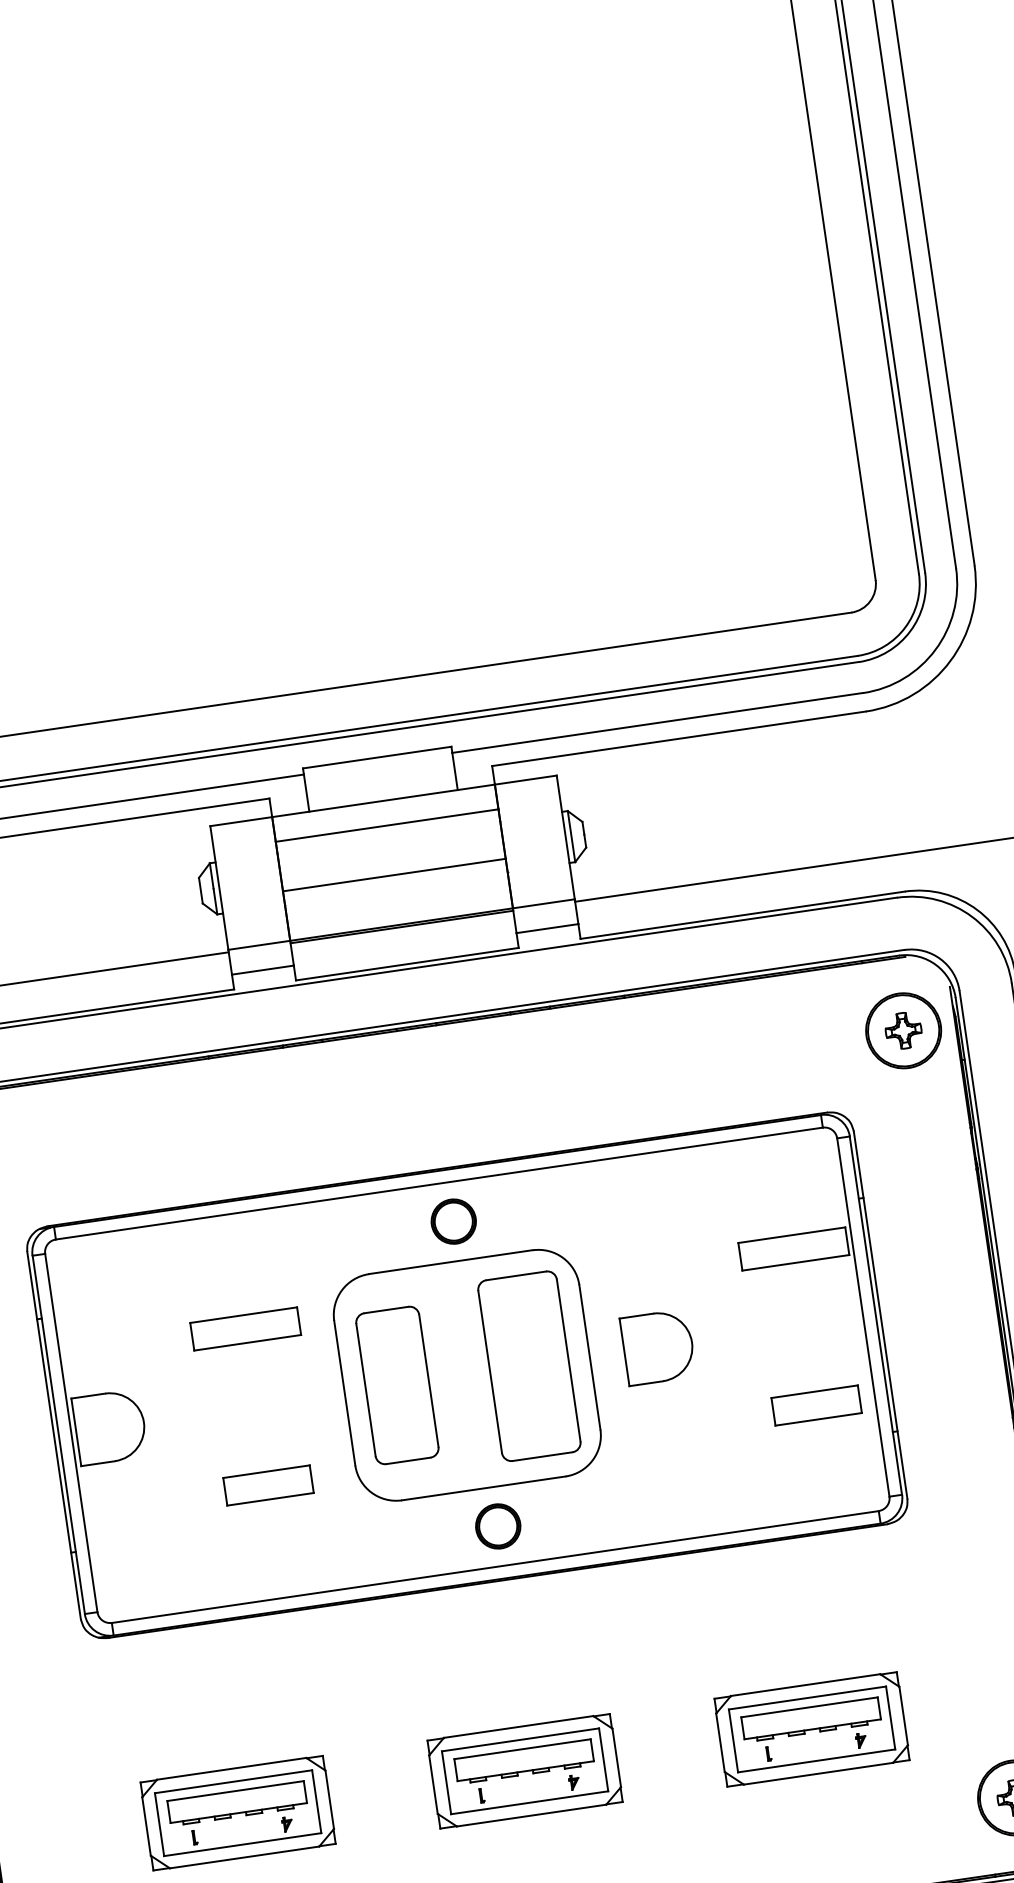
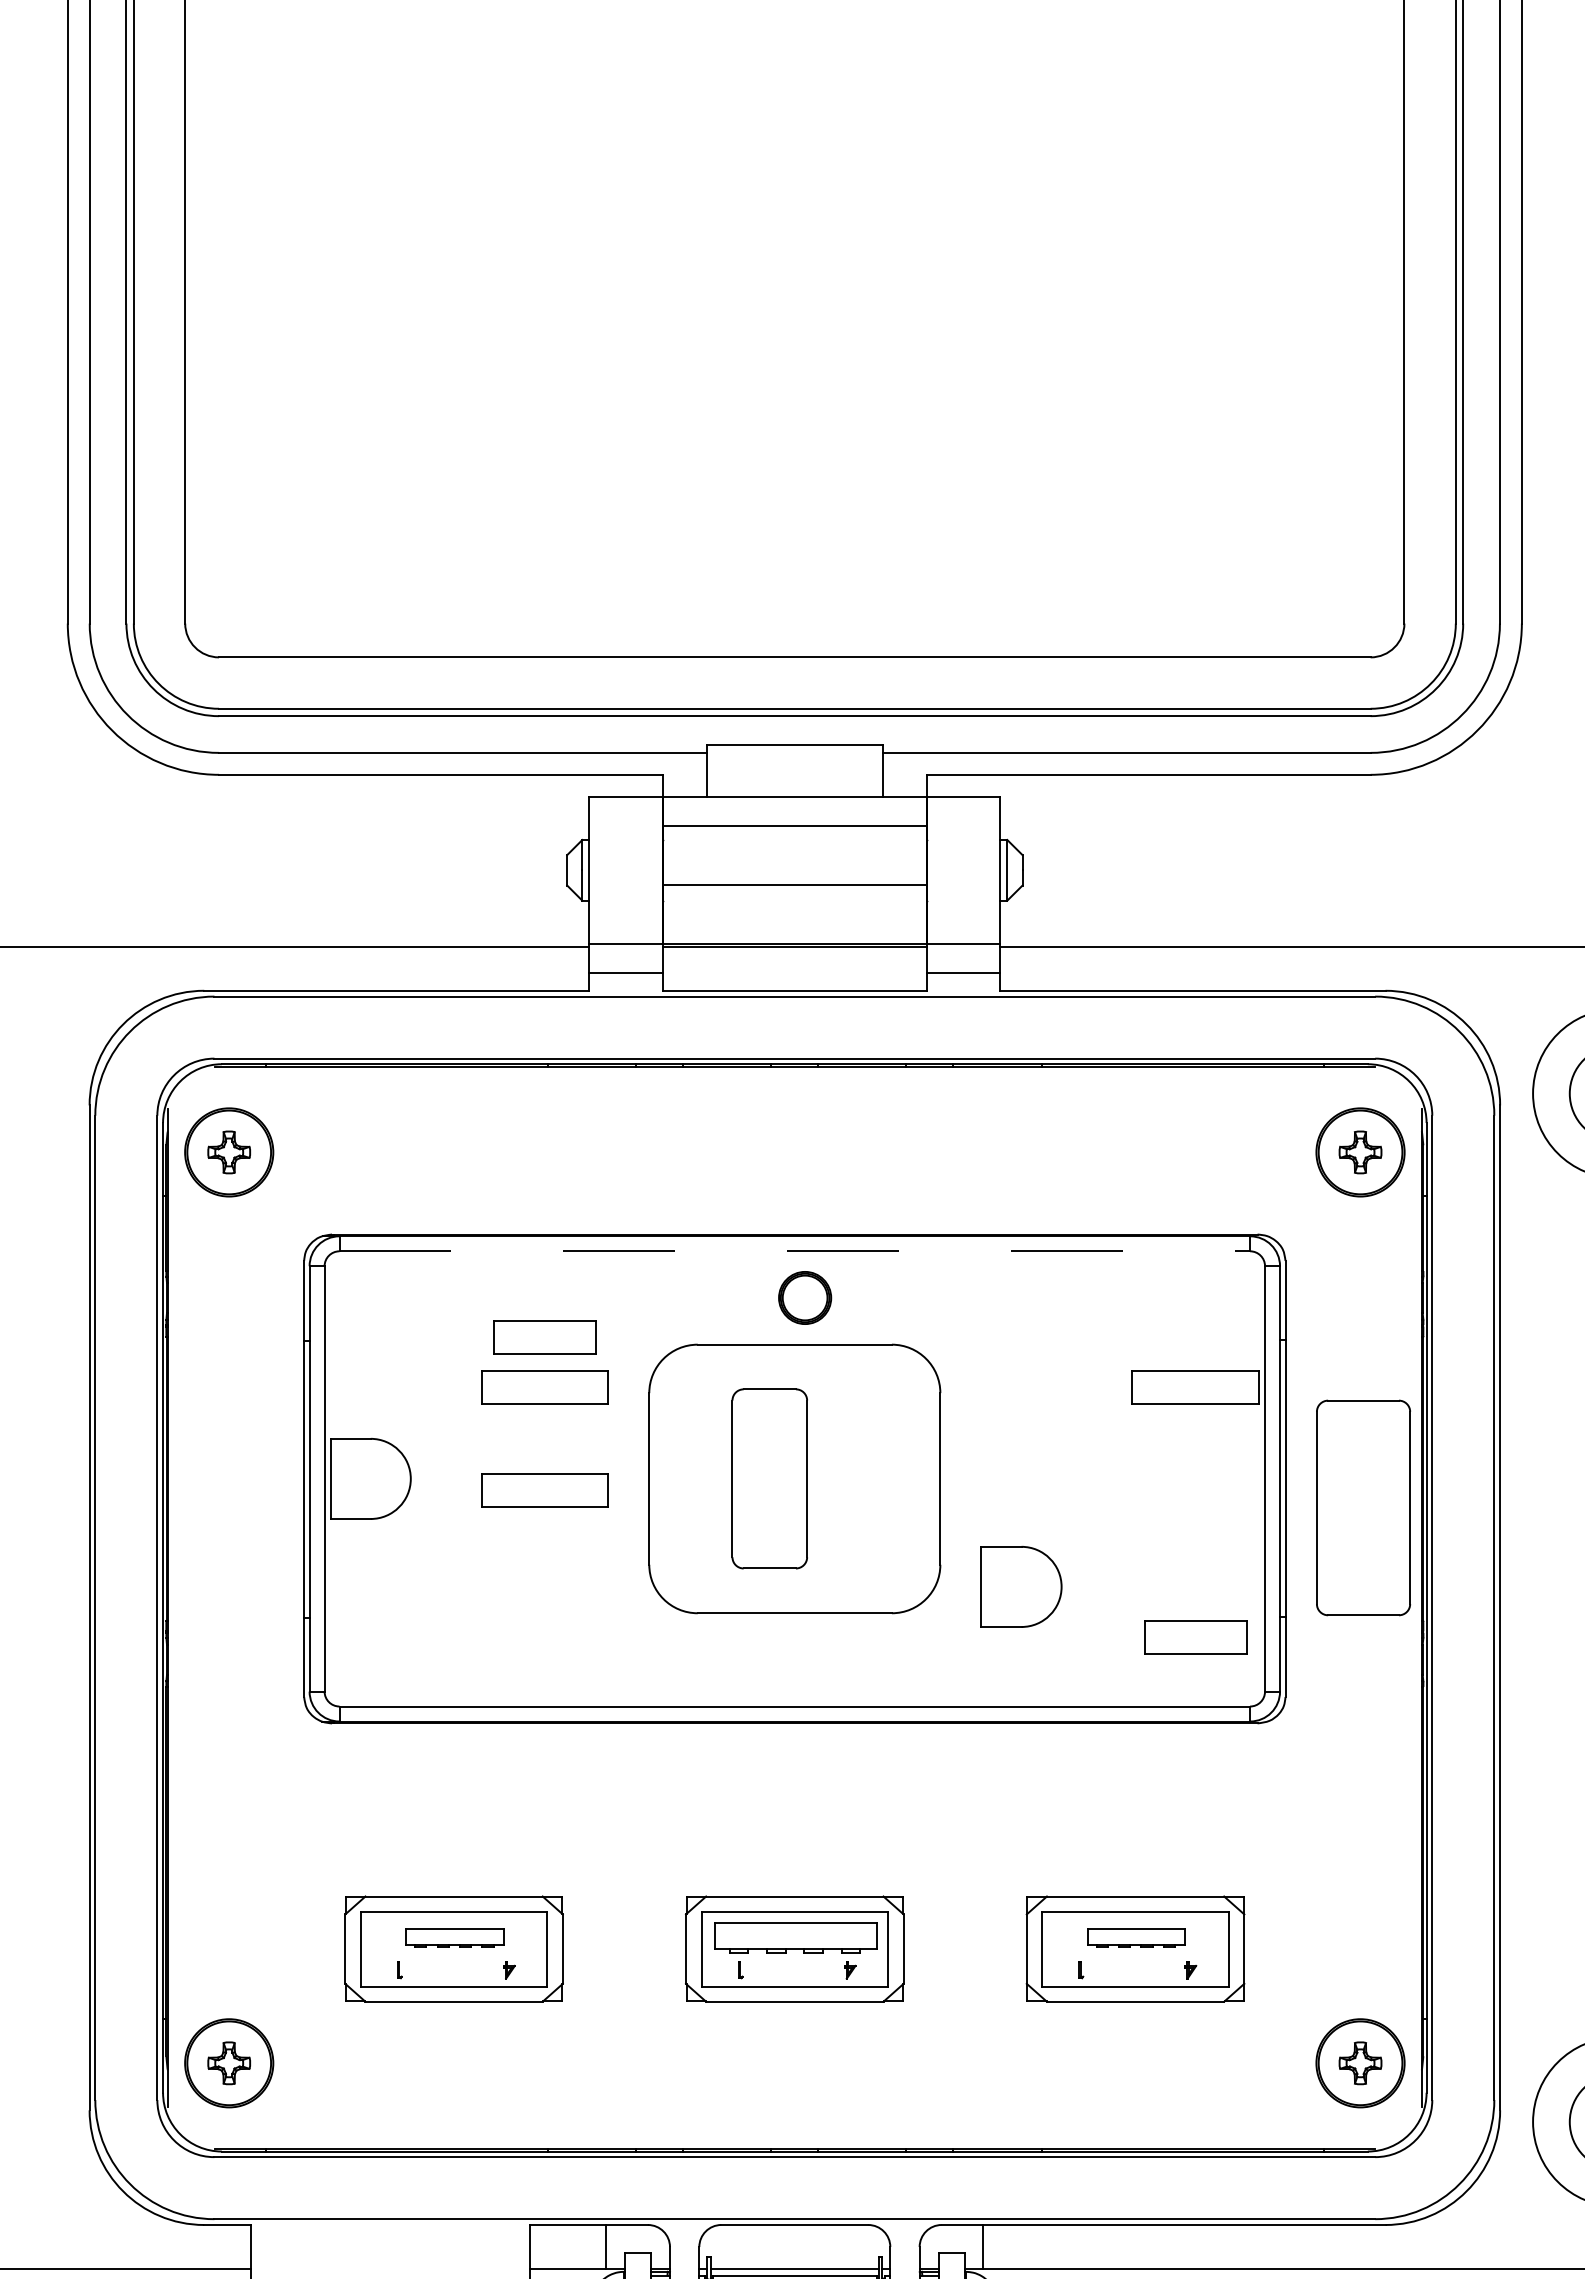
line: (439, 1183) -> (795, 1251), solid -> dashed
part: (658, 1347) -> (1021, 1586), moved
part: (529, 1365) -> (1363, 1507), moved
part: (397, 1385) -> (769, 1478), moved
part: (816, 1405) -> (1195, 1637), moved
part: (257, 1415) -> (544, 1490), added
part: (268, 1485) -> (544, 1337), moved
part: (498, 1526) -> (805, 1659), removed
part: (810, 1719) -> (1135, 1937), size x0.6
part: (237, 1803) -> (454, 1937), size x0.6

